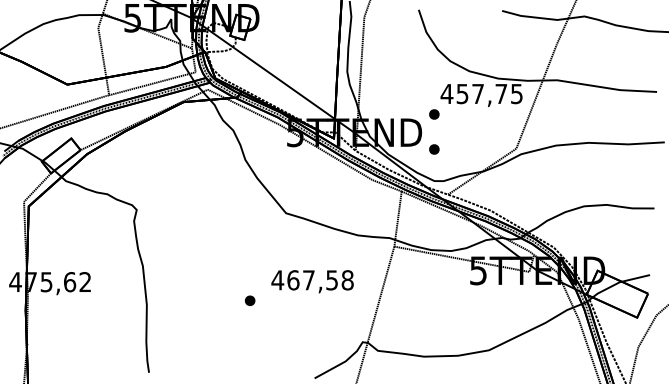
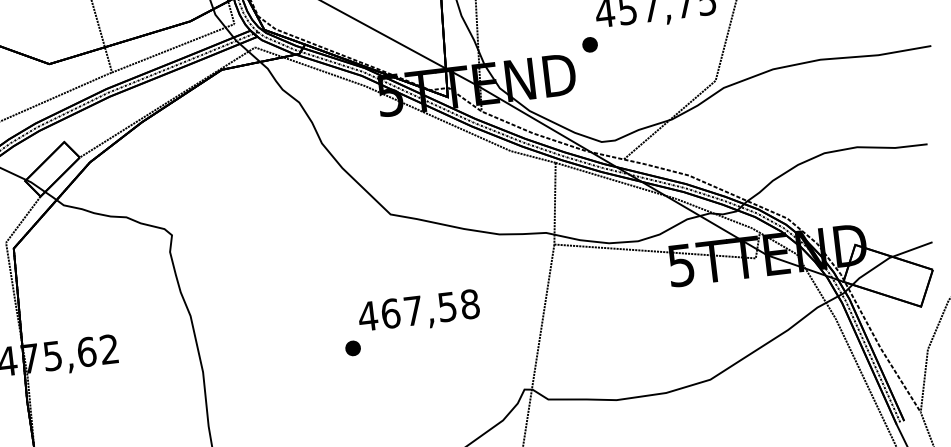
part: (434, 149) -> (596, 95), removed
text: (312, 281) -> (418, 312), moved

